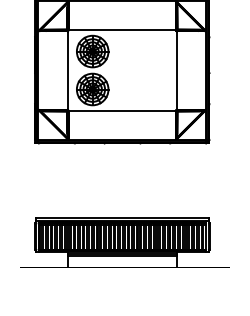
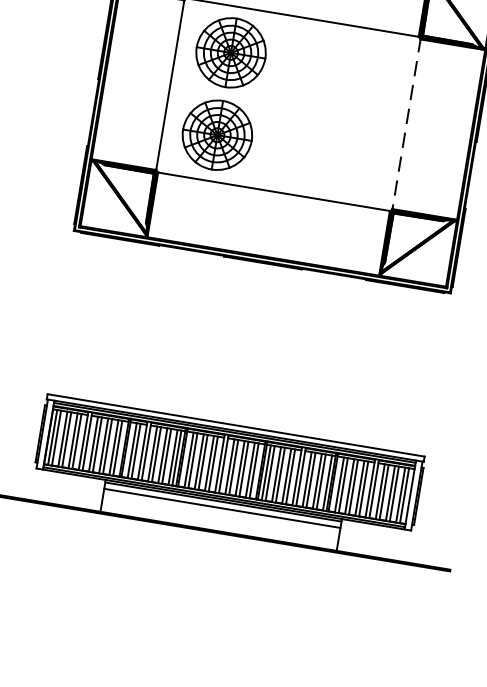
line: (176, 71) -> (405, 126), solid -> dashed

